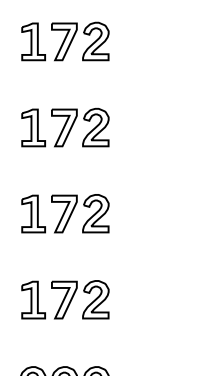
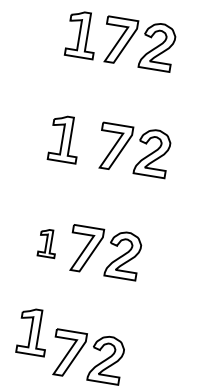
part: (74, 123) -> (127, 143), moved
part: (33, 213) -> (48, 242), size x0.6
part: (33, 299) -> (33, 331), moved

